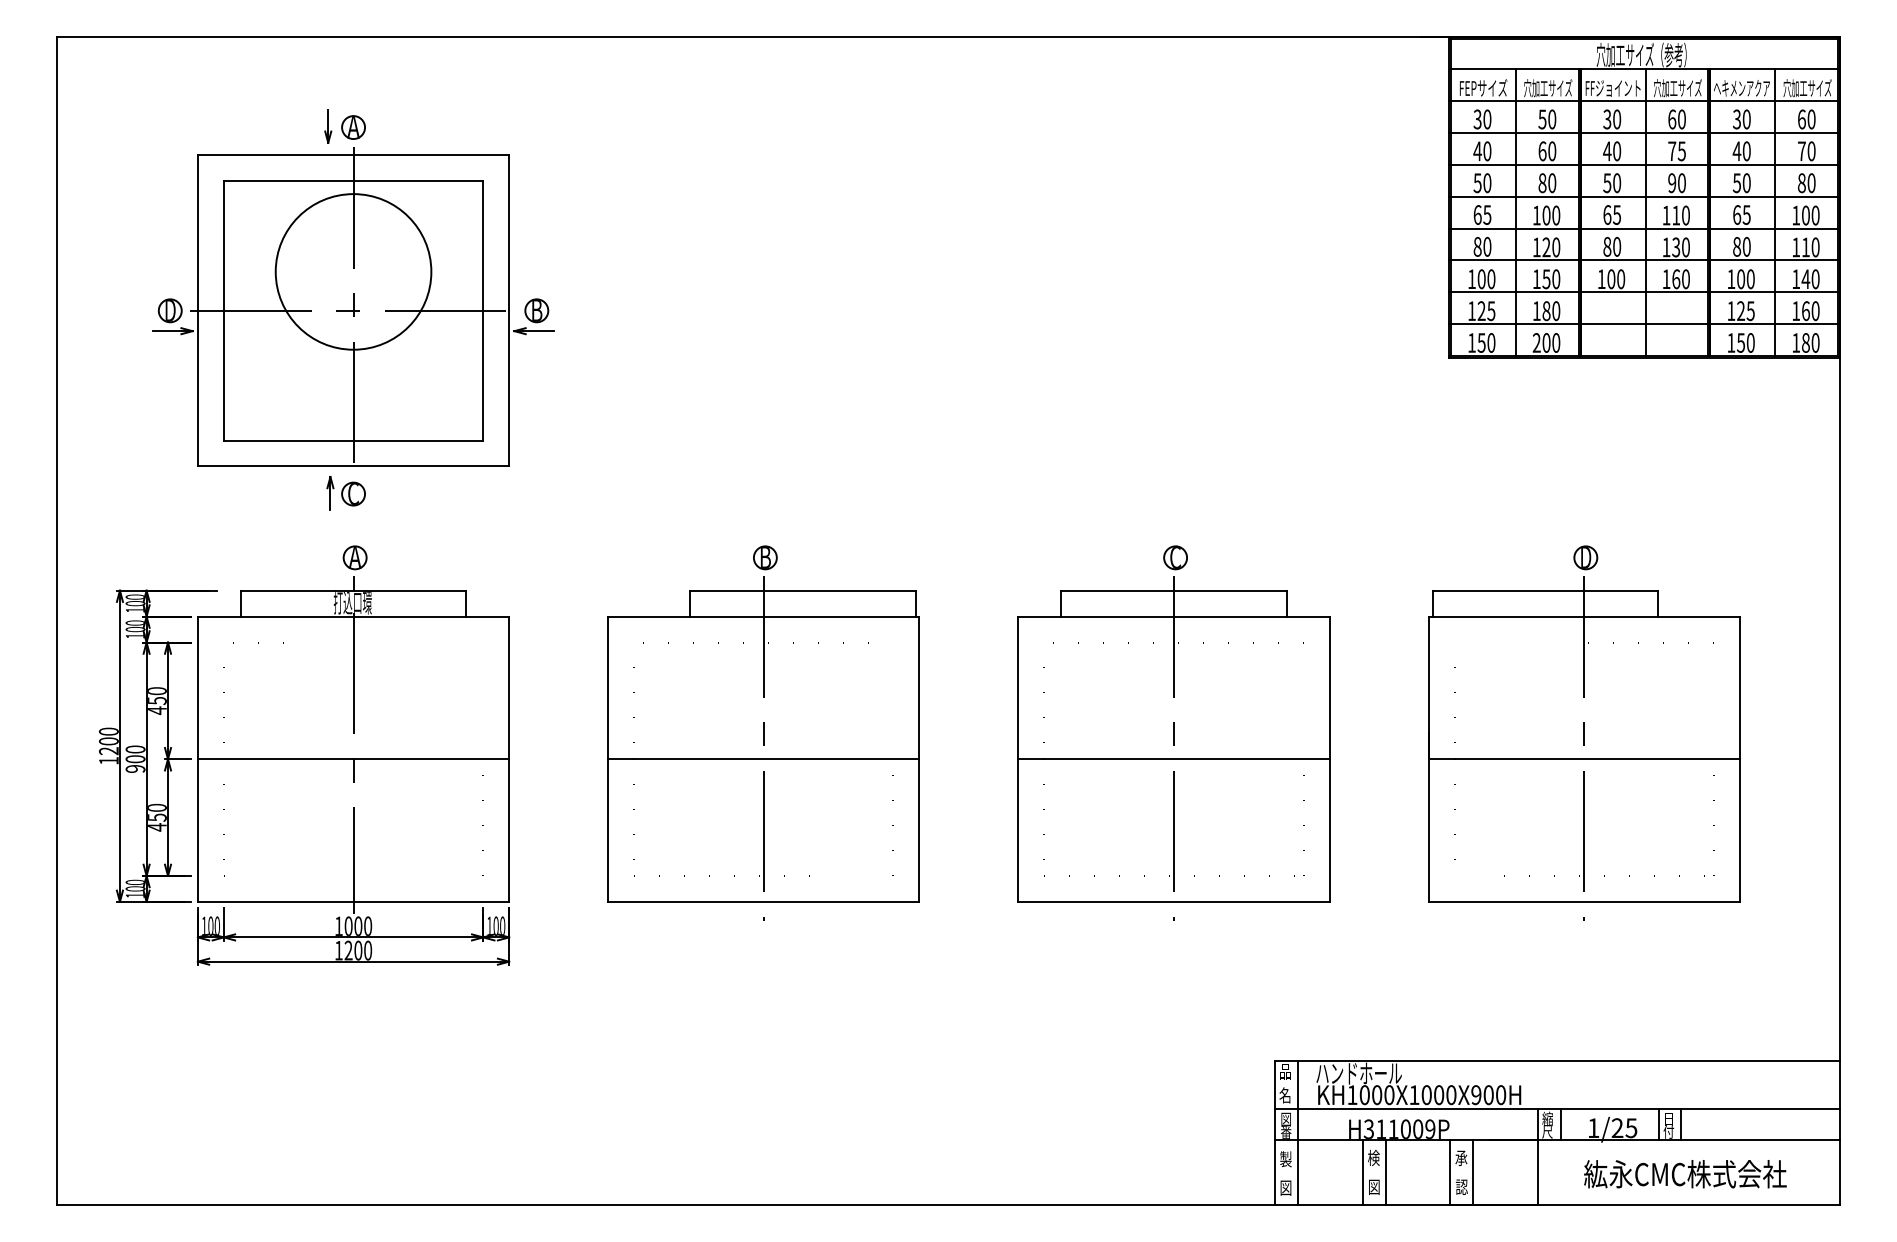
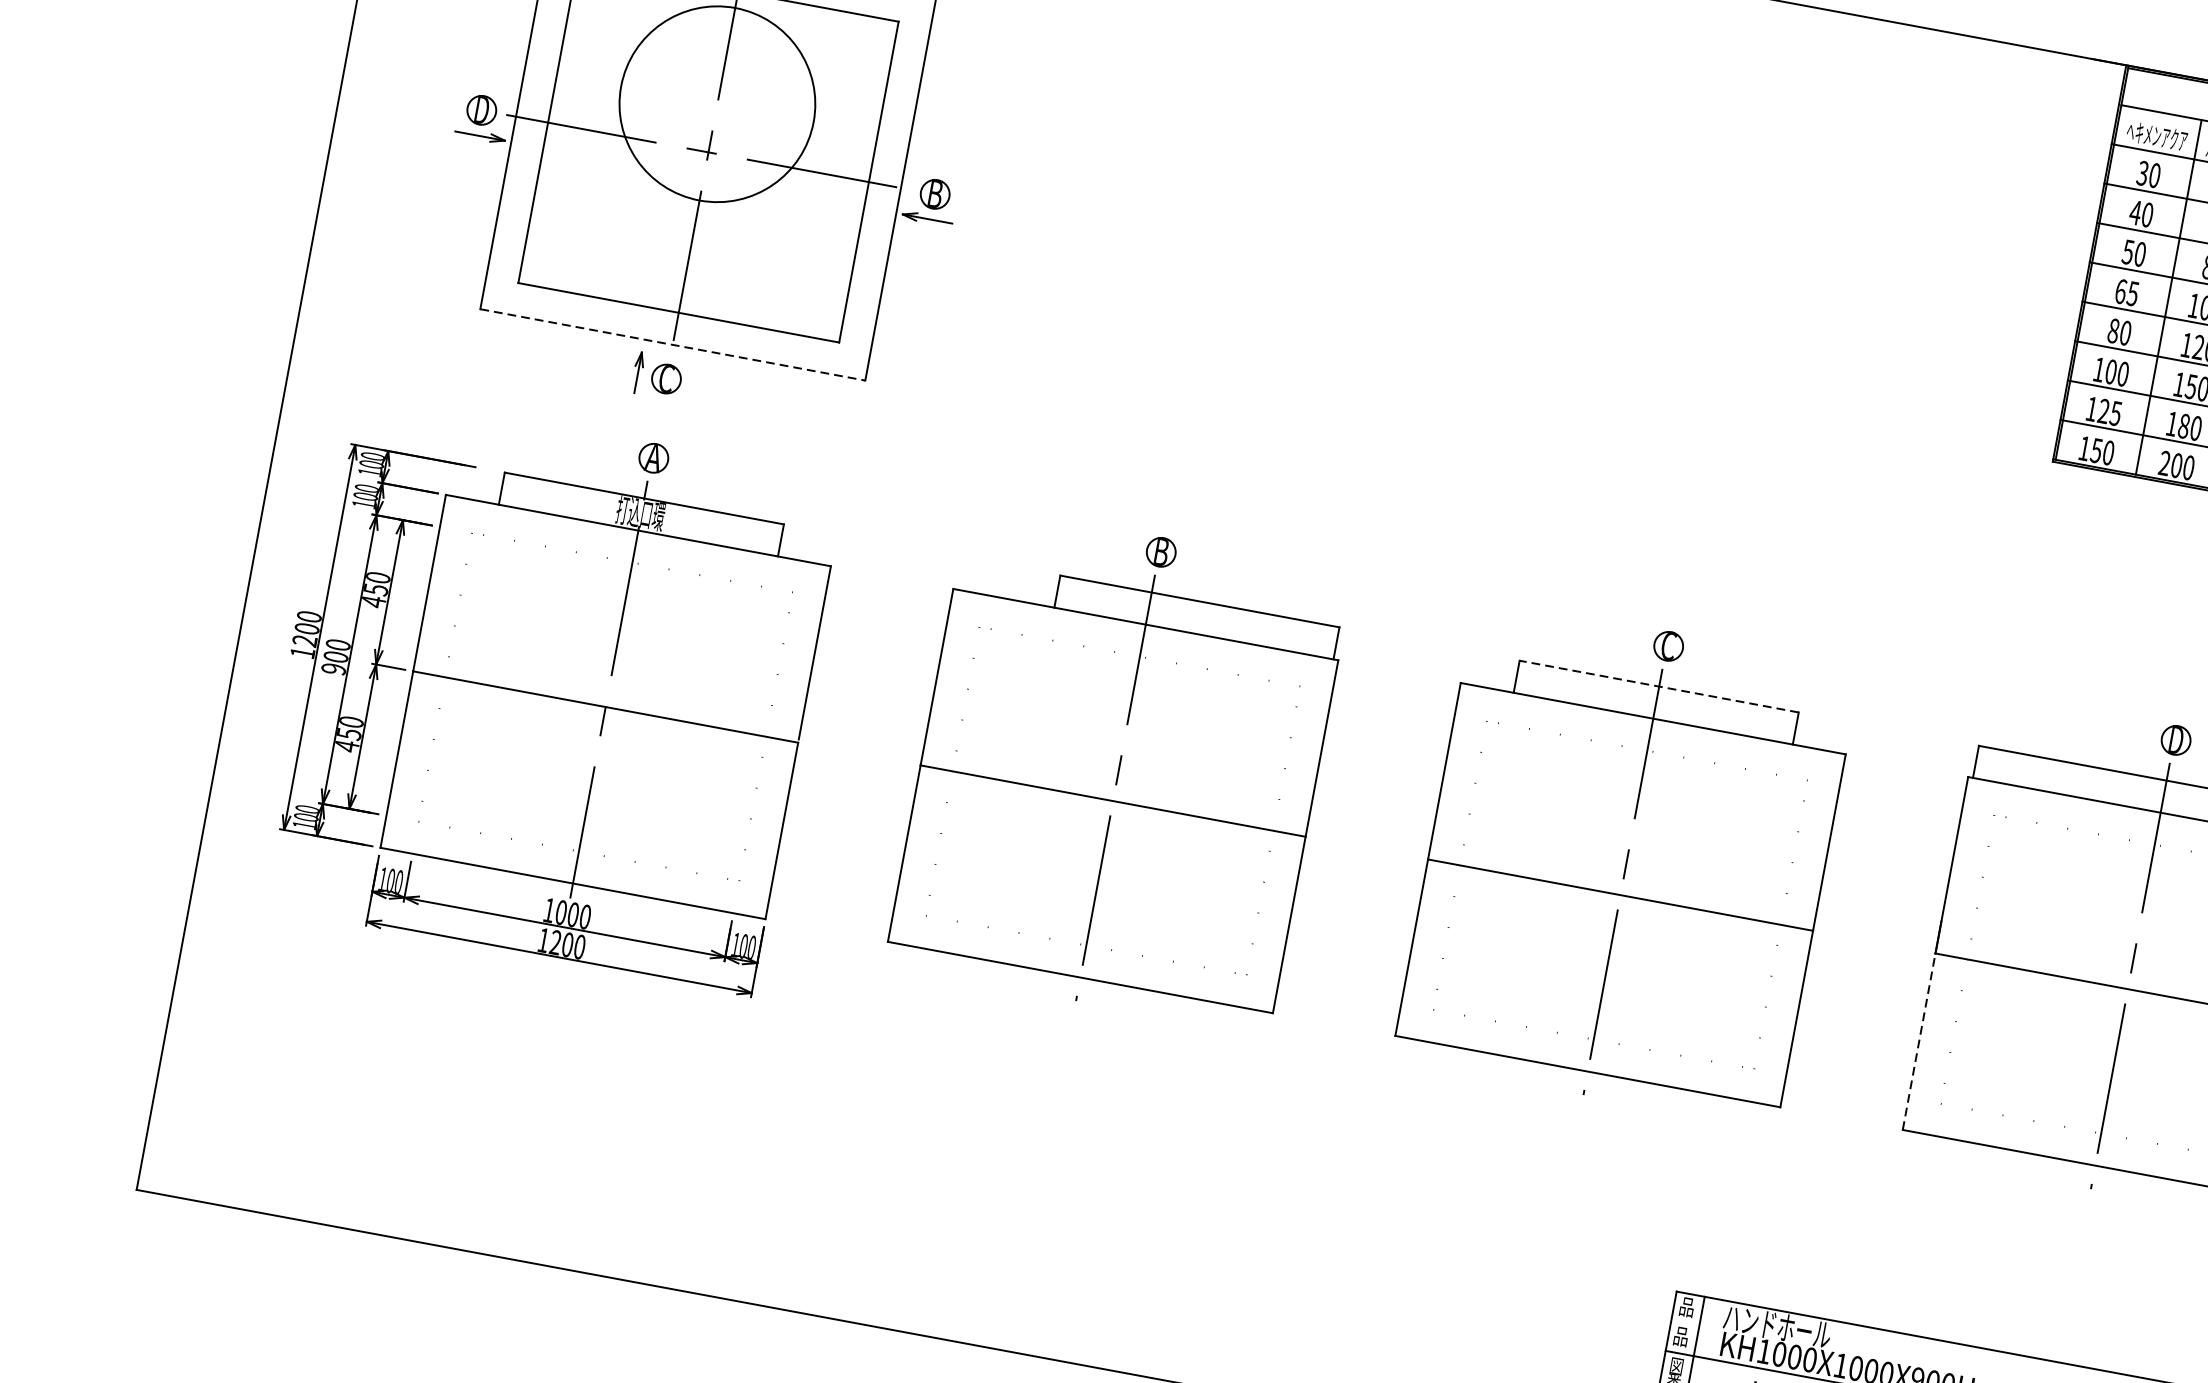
text: (1483, 87) -> (2157, 135), FEPサイズ -> ヘキメンアクア
line: (353, 466) -> (672, 344), solid -> dashed
line: (1174, 590) -> (1659, 686), solid -> dashed
line: (1428, 830) -> (1919, 1041), solid -> dashed
text: (1284, 1095) -> (1680, 1336), 名 -> 品

